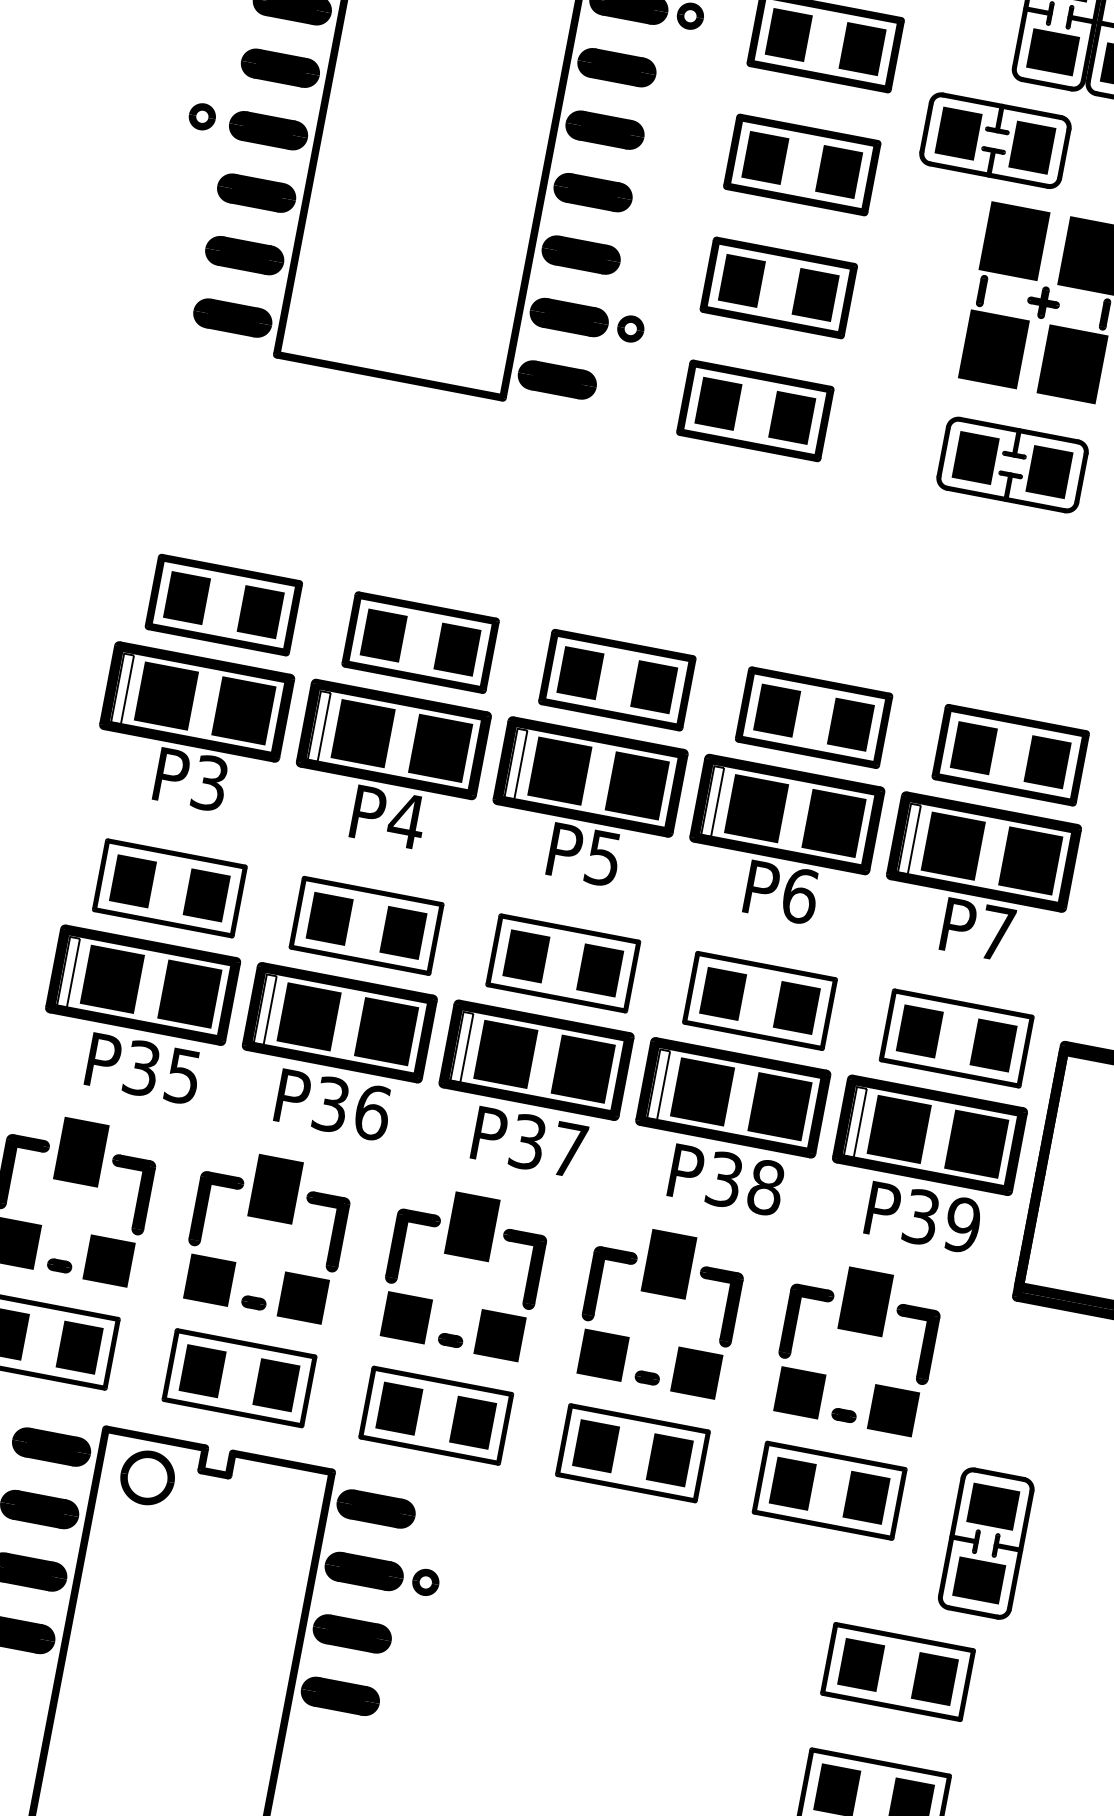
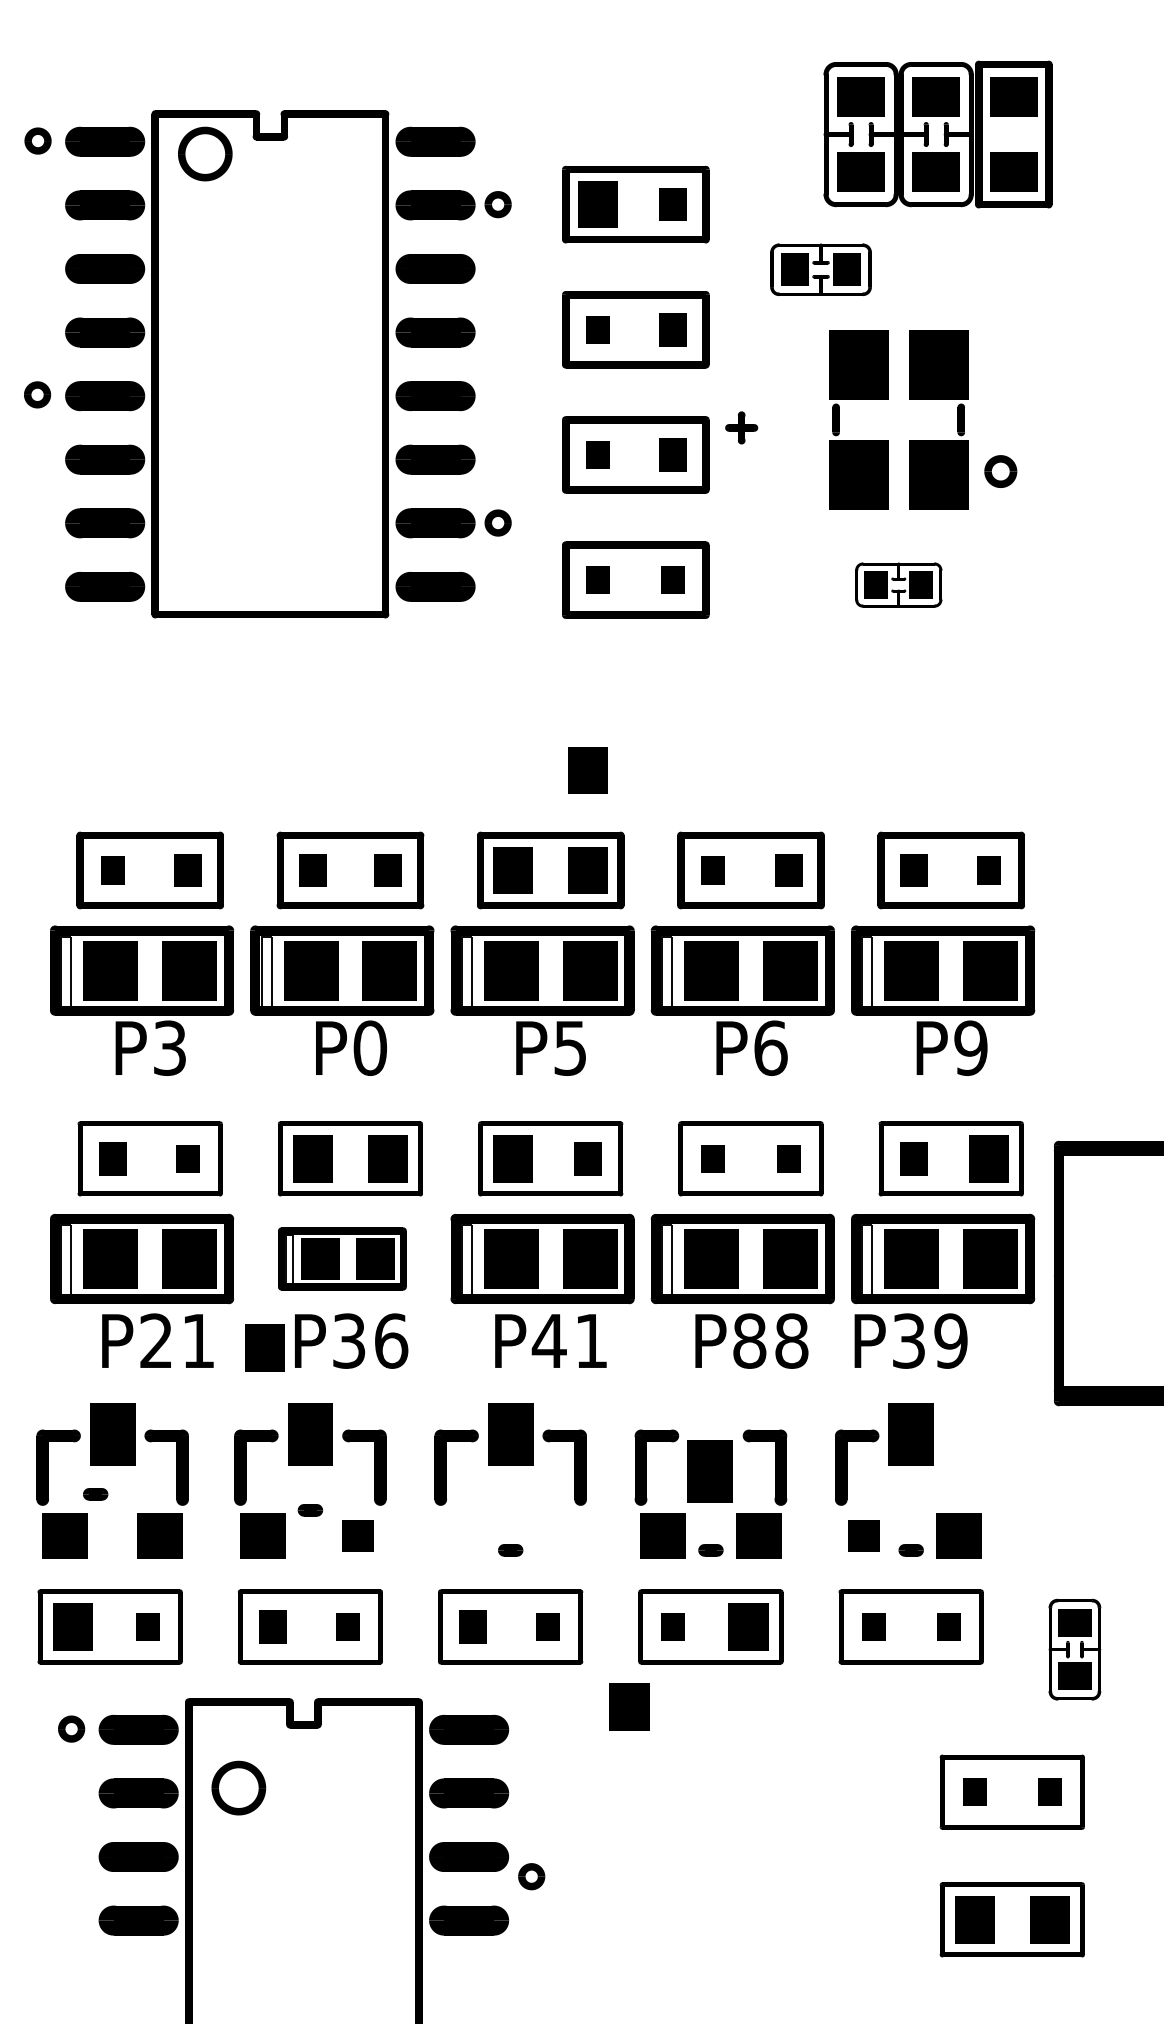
part: (861, 48) -> (672, 204), size x0.7
part: (994, 140) -> (820, 269), size x0.7
part: (764, 157) -> (597, 329), size x0.6
part: (838, 171) -> (672, 329), size x0.7
part: (741, 280) -> (597, 454), size x0.6
part: (814, 294) -> (672, 454), size x0.7
part: (1043, 302) -> (741, 427), moved
part: (717, 403) -> (597, 579), size x0.6
part: (791, 417) -> (672, 579), size x0.6
part: (1012, 464) -> (898, 584), size x0.6
part: (672, 588) -> (587, 770), added
part: (186, 598) -> (112, 870), size x0.6
part: (260, 612) -> (187, 870), size x0.7
part: (383, 635) -> (312, 870), size x0.7
part: (457, 649) -> (387, 870), size x0.7
part: (776, 710) -> (712, 870), size x0.6
part: (850, 724) -> (788, 870), size x0.7
part: (973, 748) -> (913, 870), size x0.7
part: (1047, 762) -> (988, 870), size x0.6
text: (406, 820) -> (369, 1047), P4 -> P0
part: (132, 880) -> (112, 1158), size x0.7
part: (206, 895) -> (187, 1158), size x0.6
text: (996, 932) -> (970, 1047), P7 -> P9
part: (599, 969) -> (587, 1158), size x0.7
part: (722, 993) -> (712, 1158), size x0.6
part: (796, 1007) -> (788, 1158), size x0.6
part: (340, 1022) -> (342, 1258), size x0.7
part: (919, 1031) -> (913, 1158), size x0.7
text: (161, 1071) -> (176, 1340), P35 -> P21
part: (246, 1095) -> (264, 1347), added
text: (547, 1145) -> (569, 1340), P37 -> P41
text: (724, 1179) -> (749, 1340), P38 -> P88
text: (922, 1216) -> (910, 1340), moved
part: (668, 1264) -> (709, 1471), moved
part: (59, 1266) -> (95, 1494), moved
part: (302, 1297) -> (357, 1535), size x0.7
part: (253, 1303) -> (310, 1510), moved
part: (406, 1316) -> (462, 1535), removed
part: (500, 1334) -> (558, 1535), removed
part: (922, 1346) -> (975, 1467), removed
part: (79, 1347) -> (147, 1626), size x0.6
part: (202, 1370) -> (272, 1626), size x0.7
part: (276, 1384) -> (347, 1626), size x0.6
part: (799, 1391) -> (863, 1535), size x0.7
part: (398, 1408) -> (472, 1626), size x0.7
part: (472, 1422) -> (547, 1626), size x0.6
part: (595, 1445) -> (672, 1626), size x0.6
part: (147, 1477) -> (238, 1787), moved
part: (792, 1483) -> (873, 1626), size x0.6
part: (866, 1497) -> (948, 1626), size x0.6
part: (538, 1516) -> (629, 1706), added
part: (985, 1543) -> (1074, 1649), size x0.7
part: (425, 1582) -> (531, 1876), moved
part: (861, 1664) -> (974, 1791), size x0.6
part: (934, 1678) -> (1049, 1791), size x0.6

